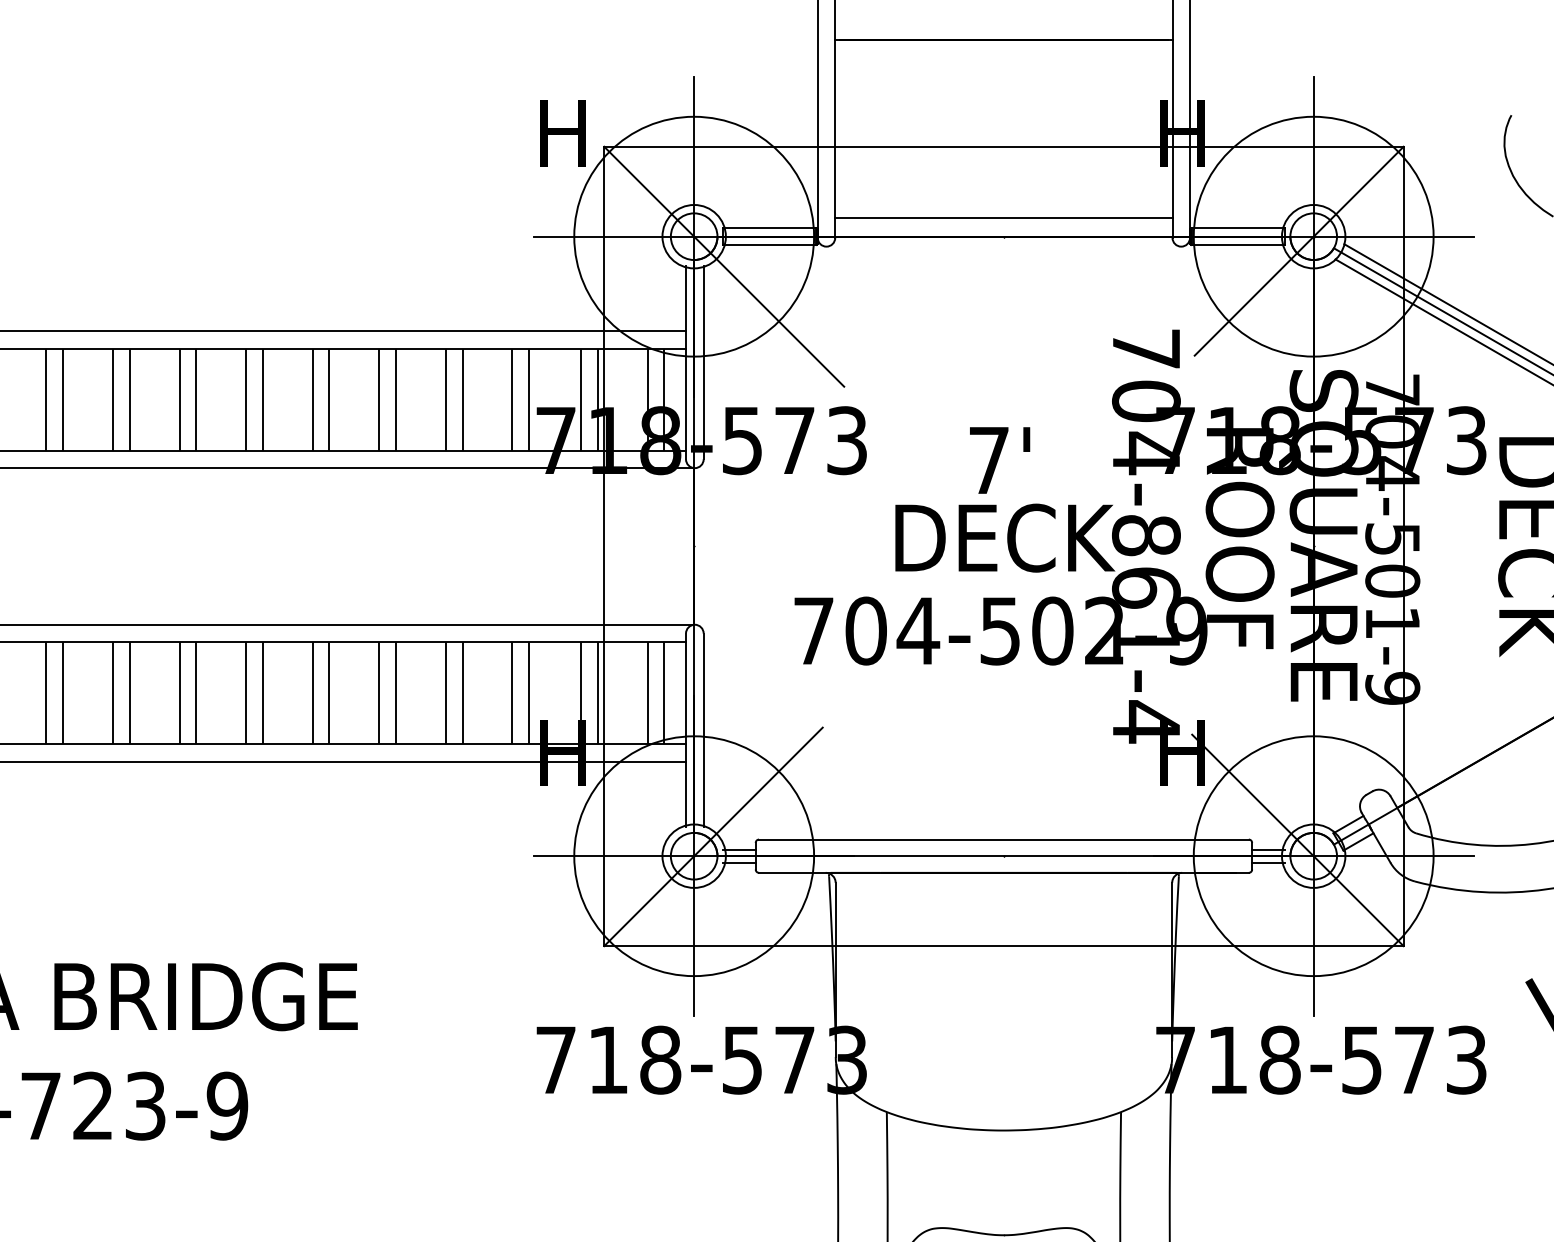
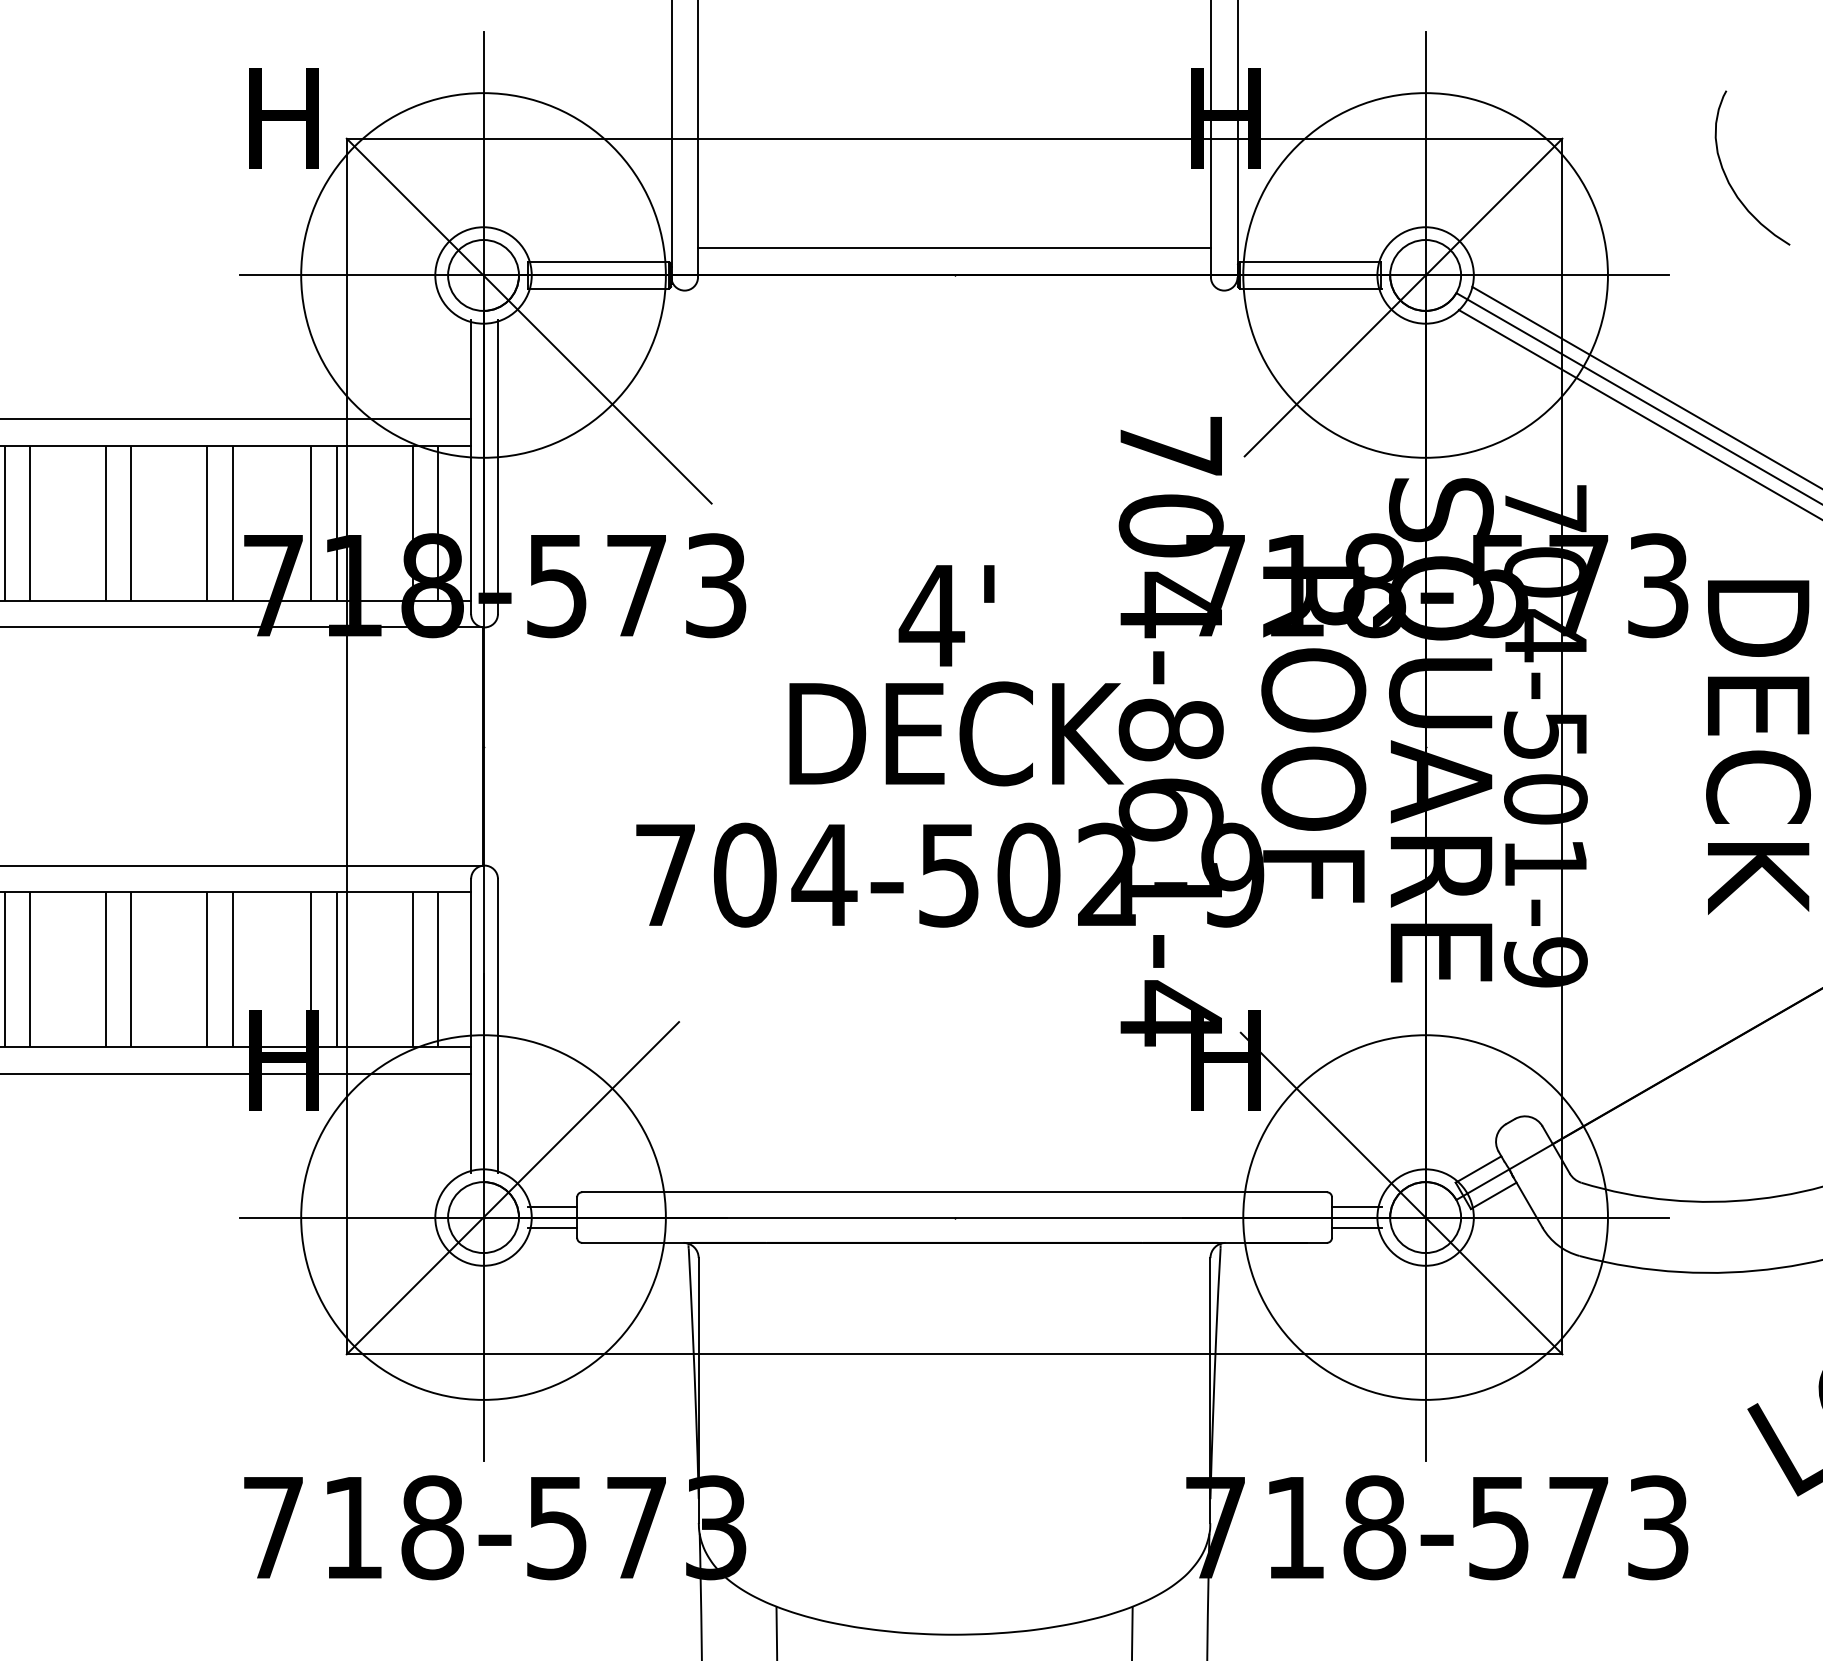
text: (988, 460) -> (931, 615), 7' -> 4'

